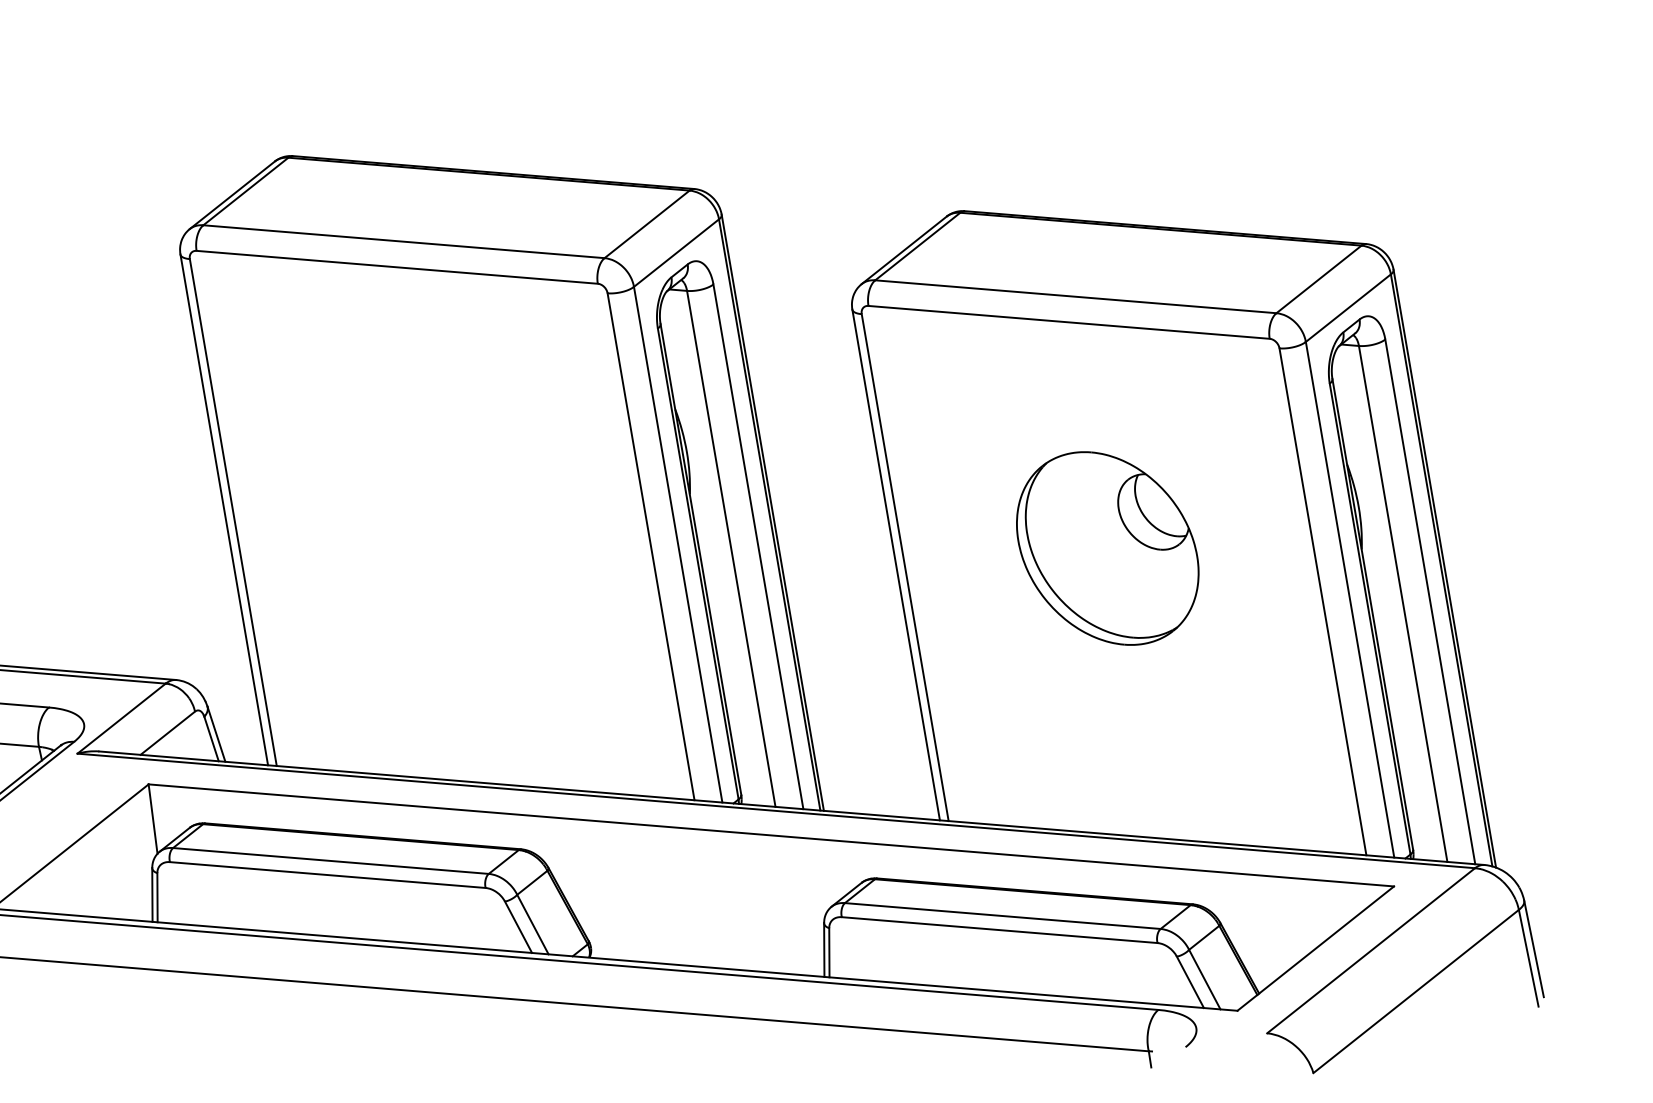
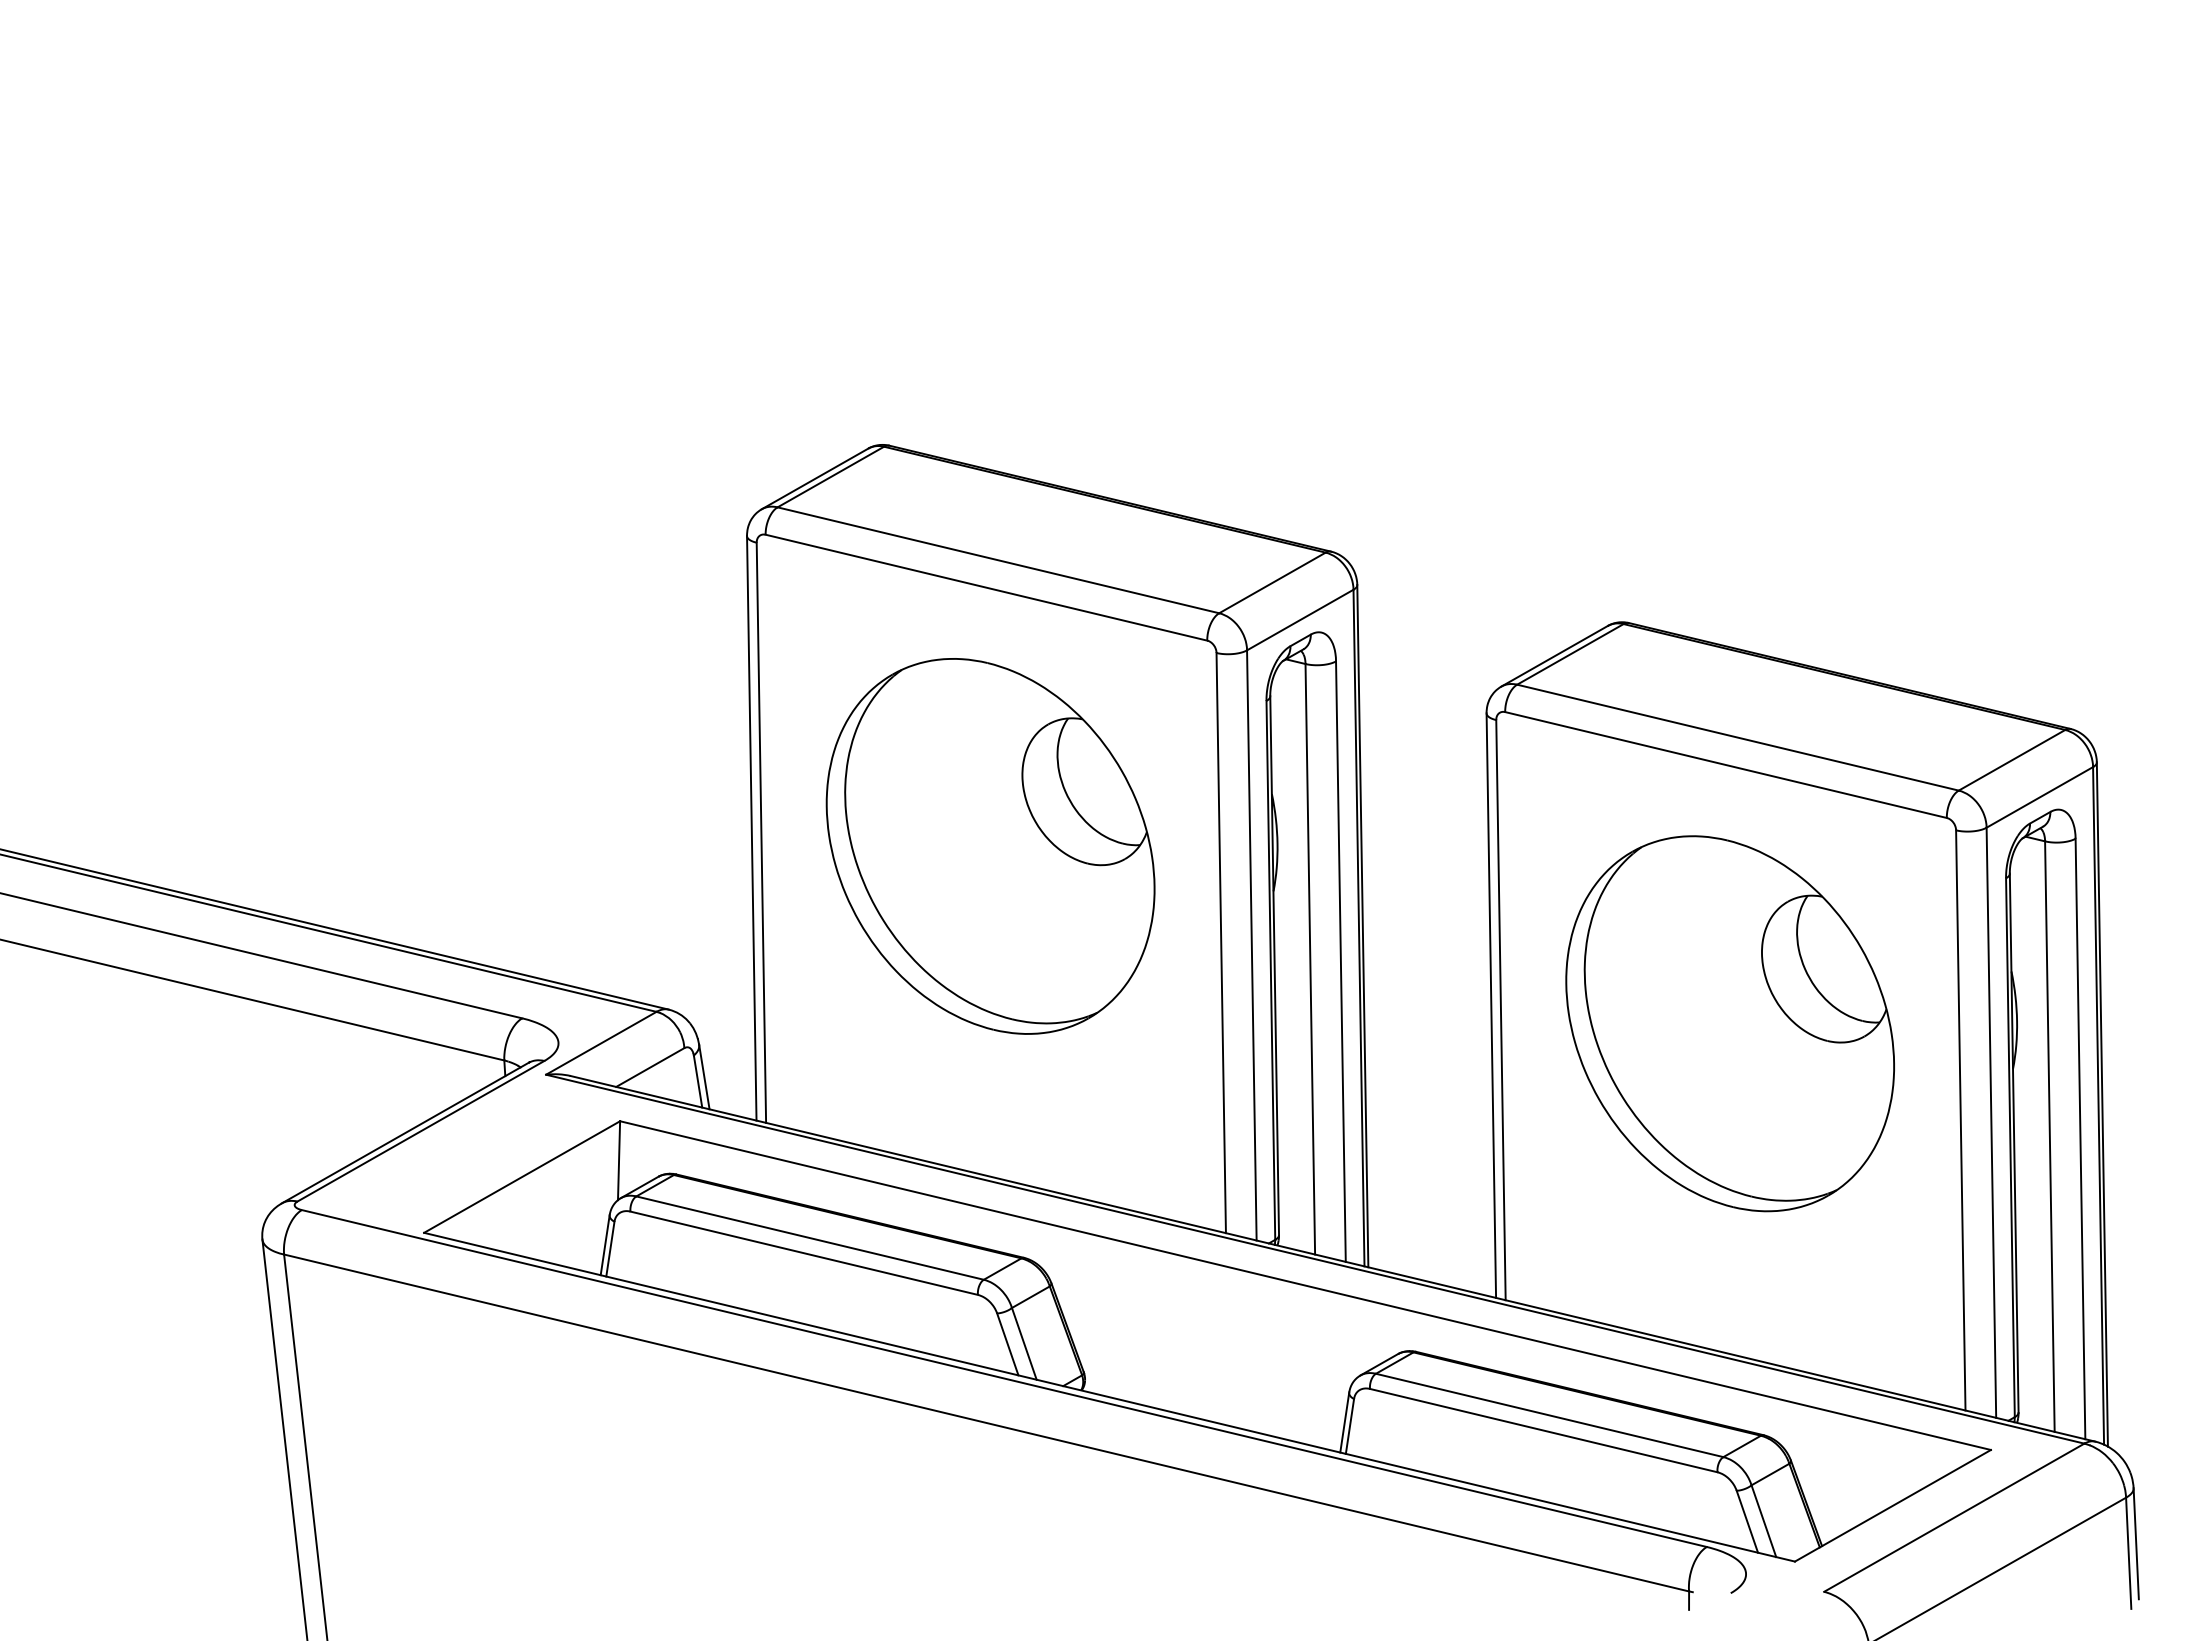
part: (435, 493) -> (990, 846), added
part: (1107, 548) -> (1729, 1023), size x1.67

